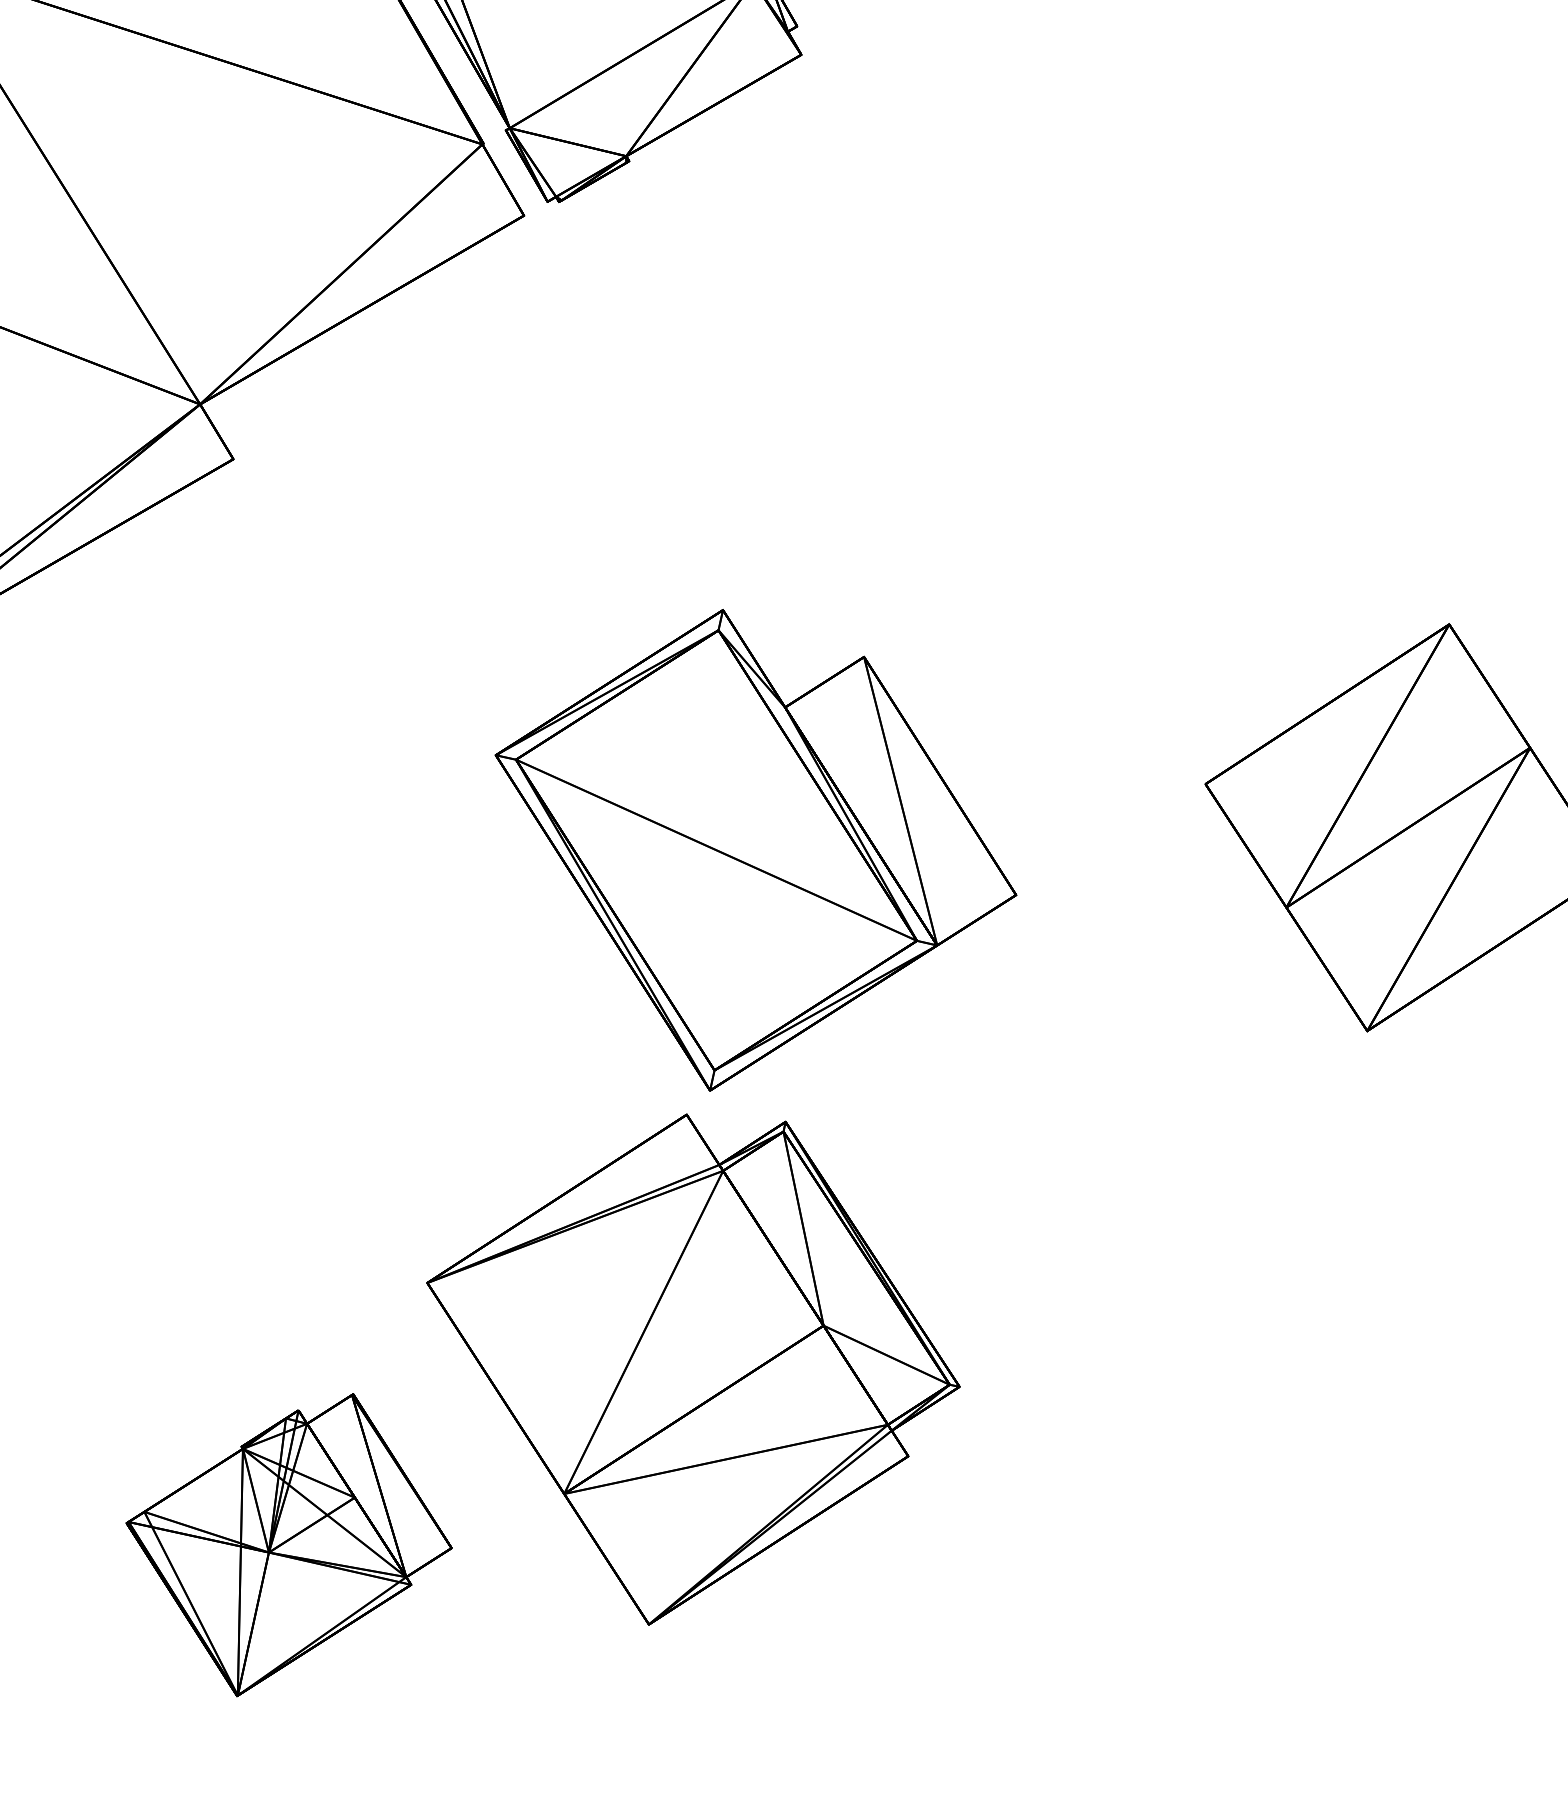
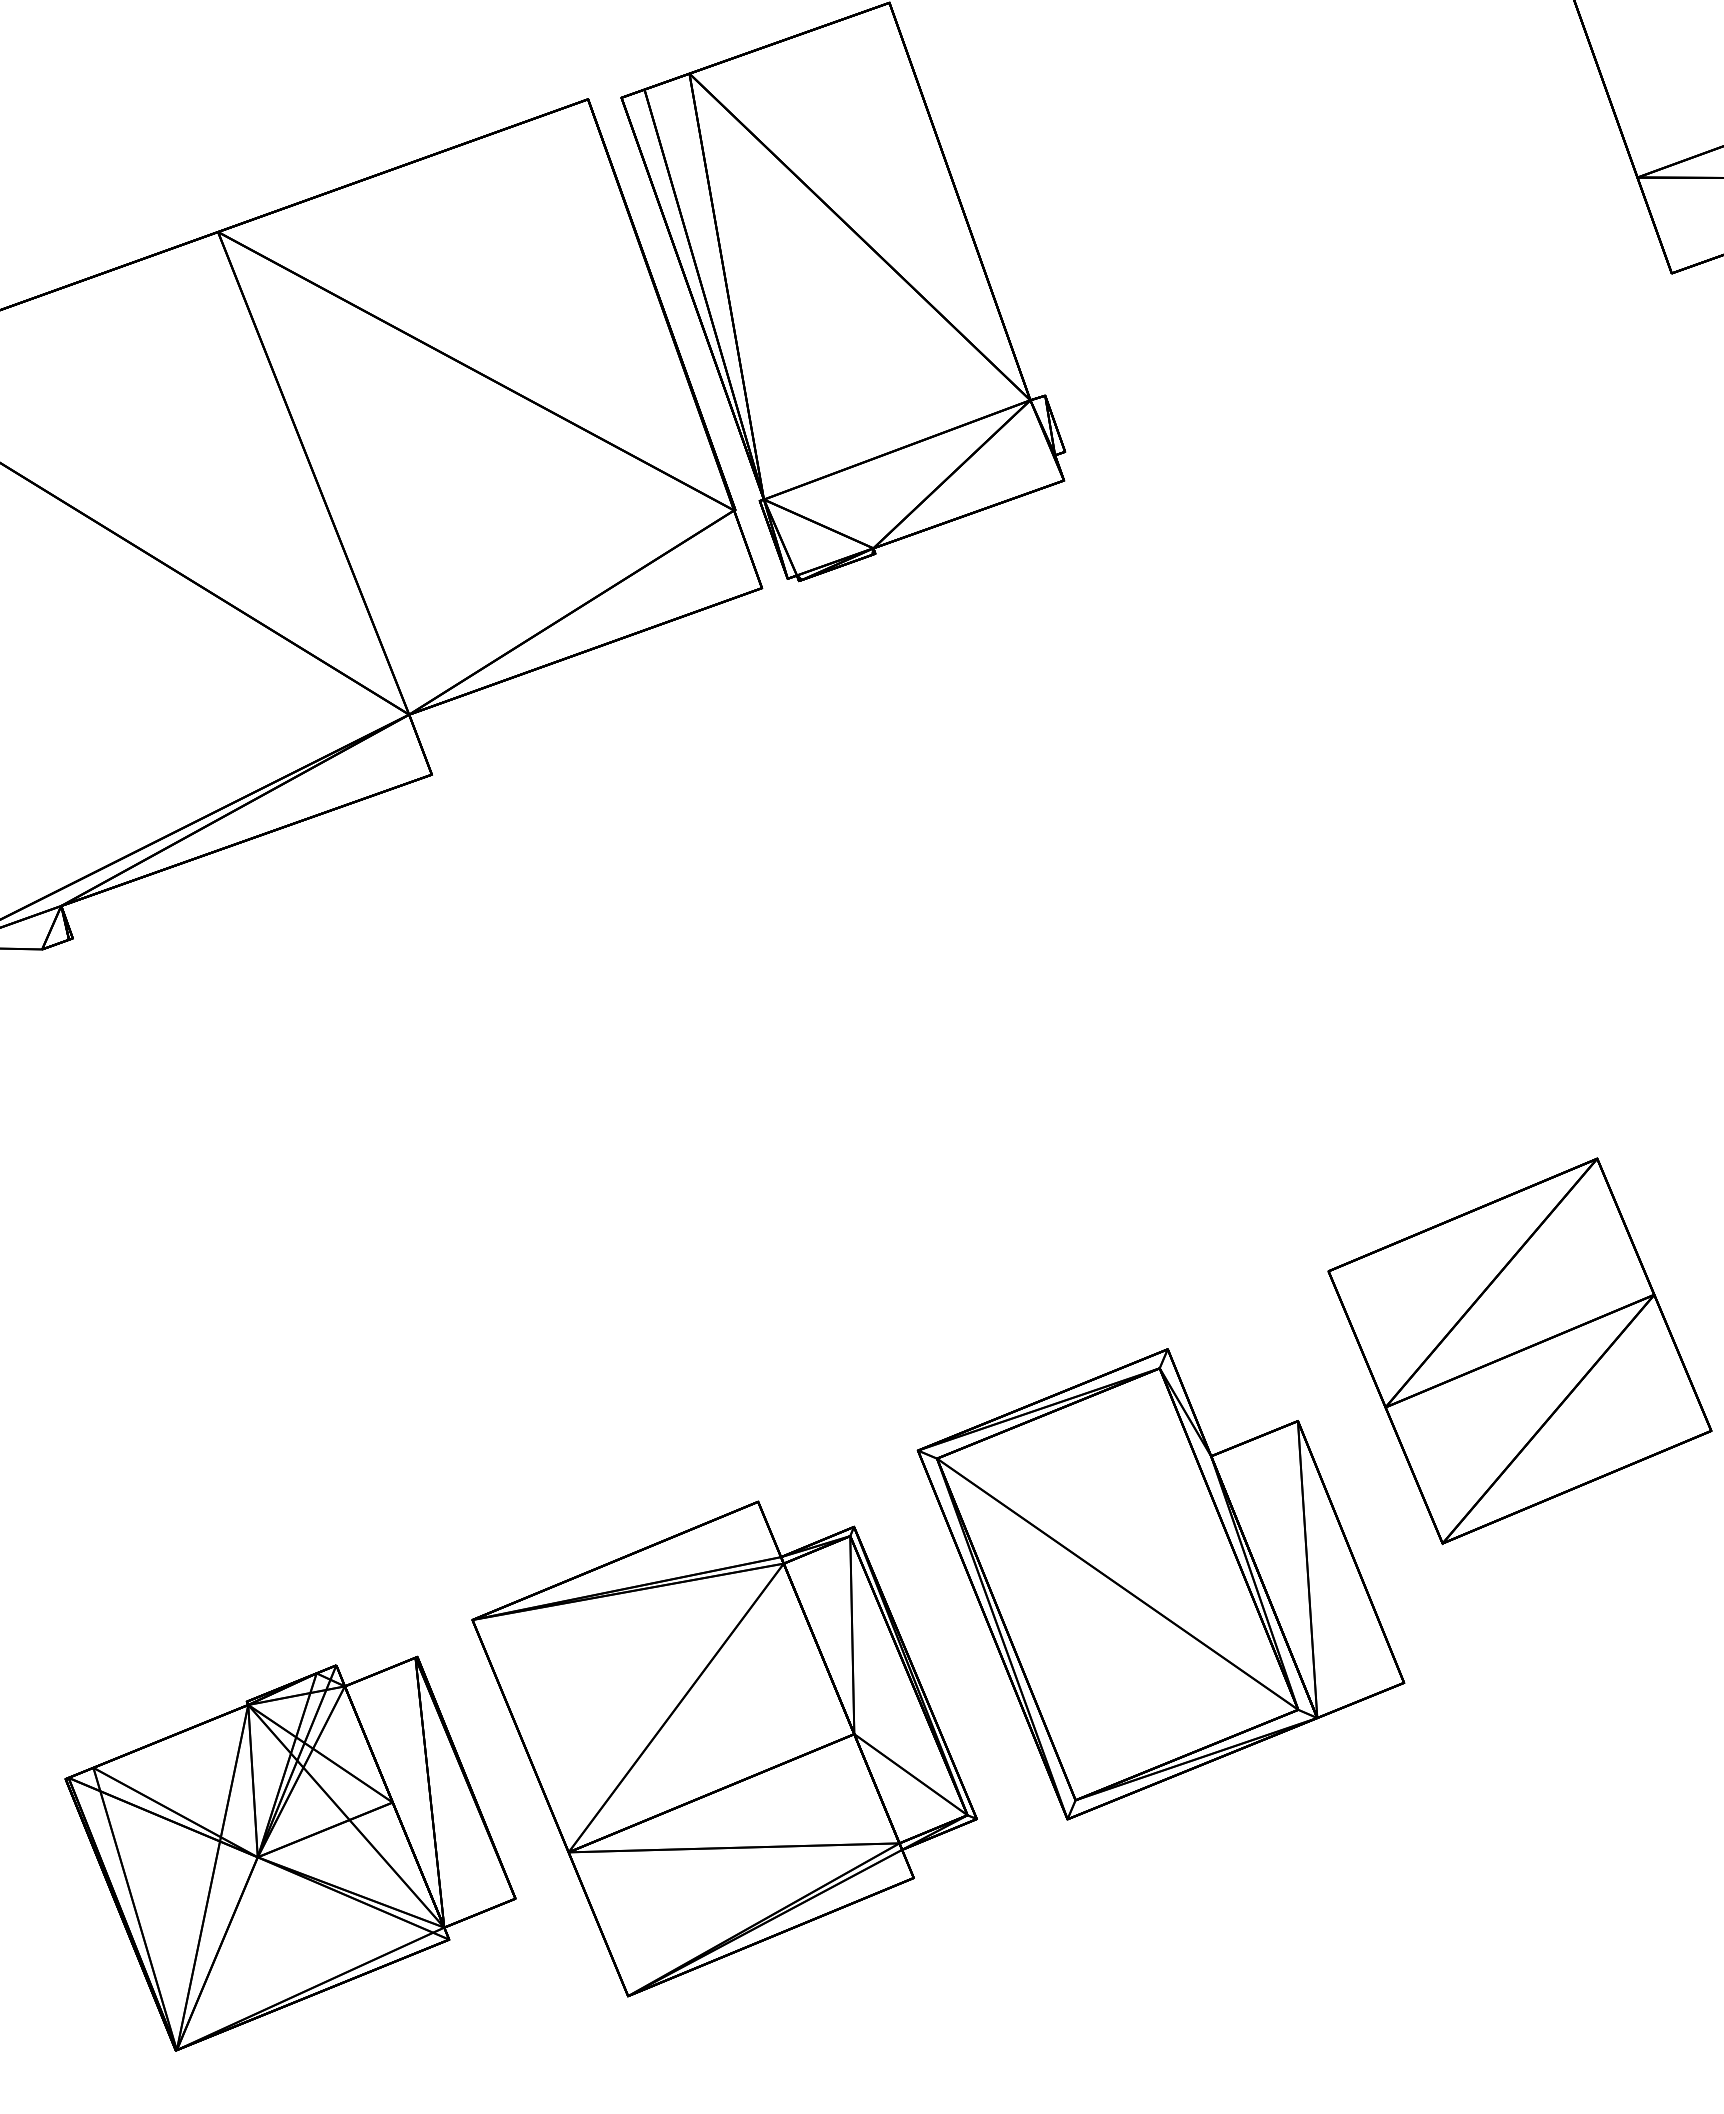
part: (758, 842) -> (1160, 1584), moved
part: (290, 1545) -> (290, 1853), size x1.43

